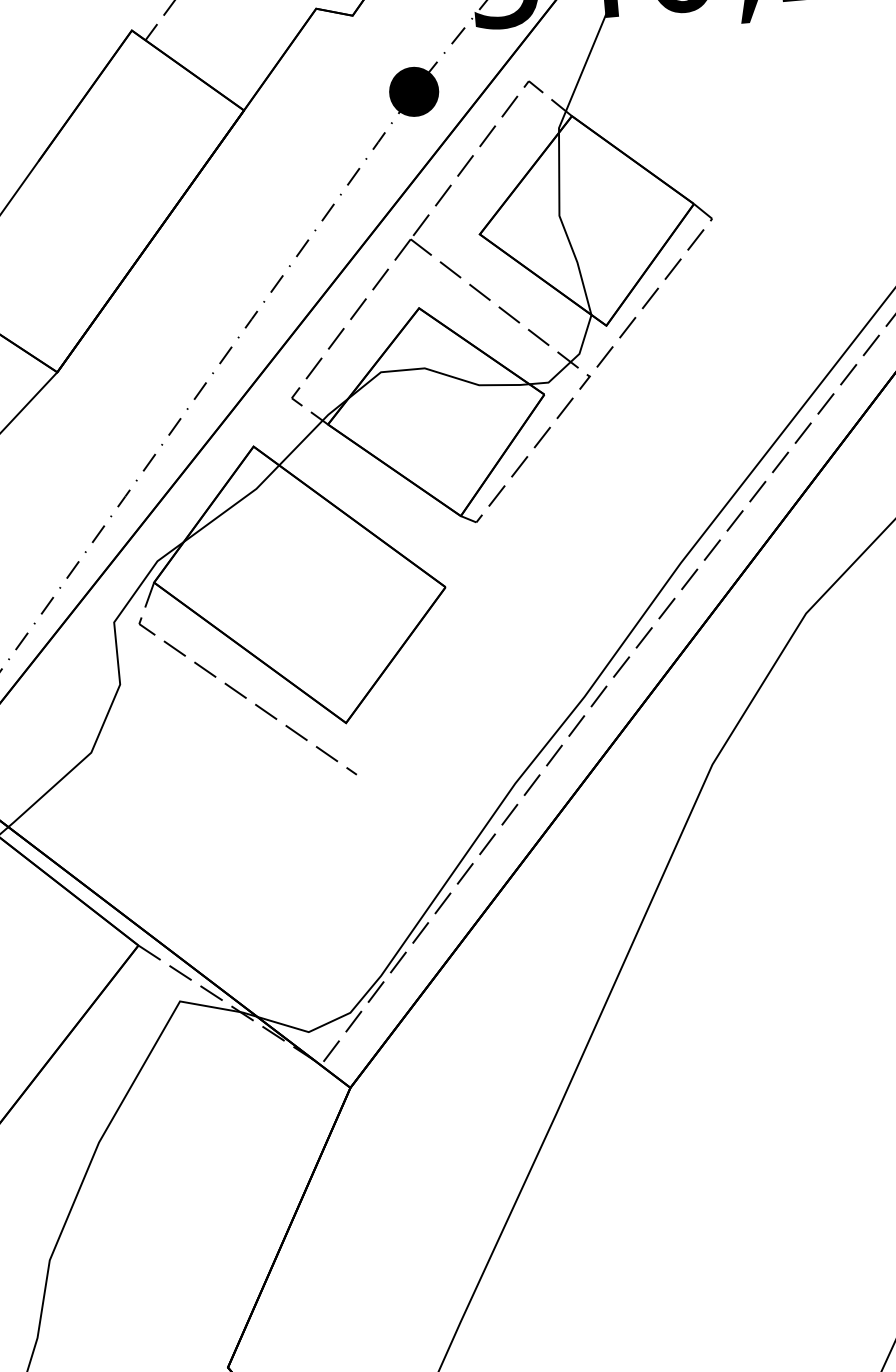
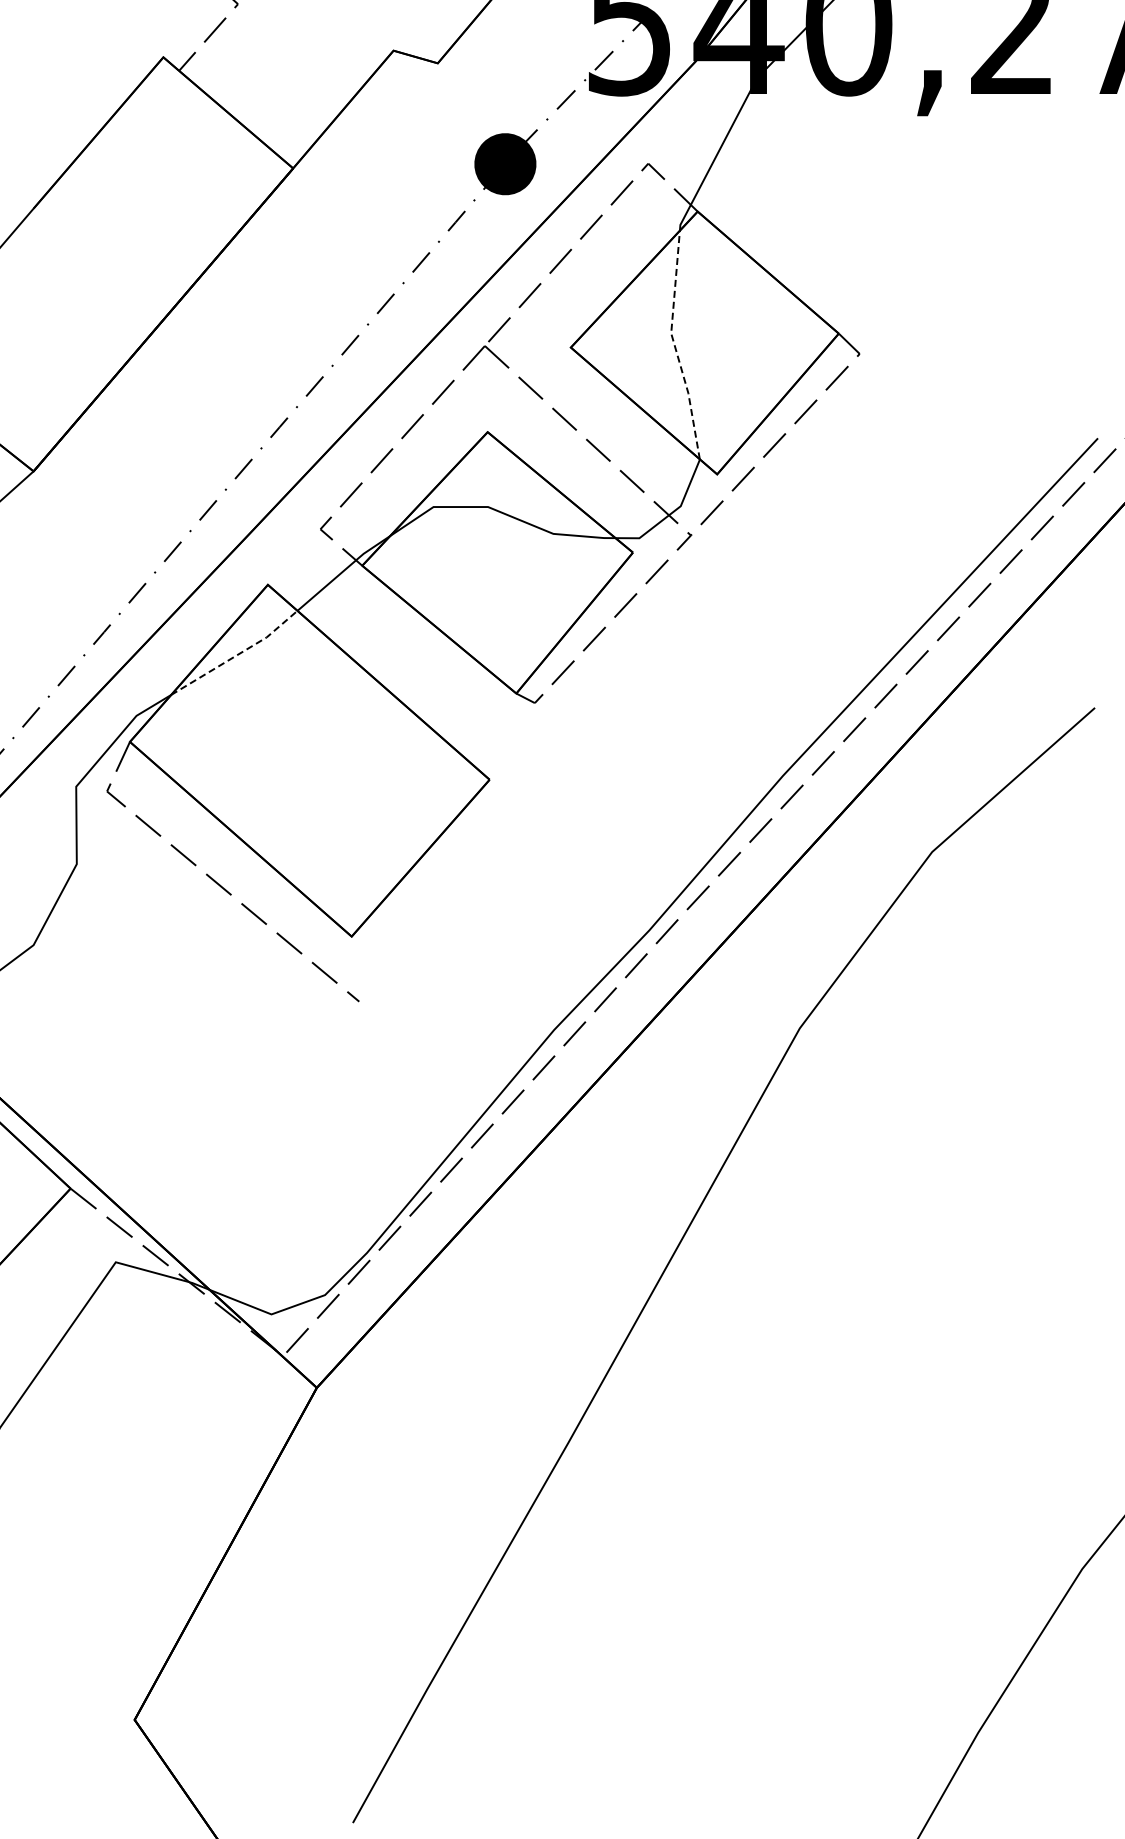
line: (562, 225) -> (674, 345), solid -> dashed
line: (233, 505) -> (236, 655), solid -> dashed

